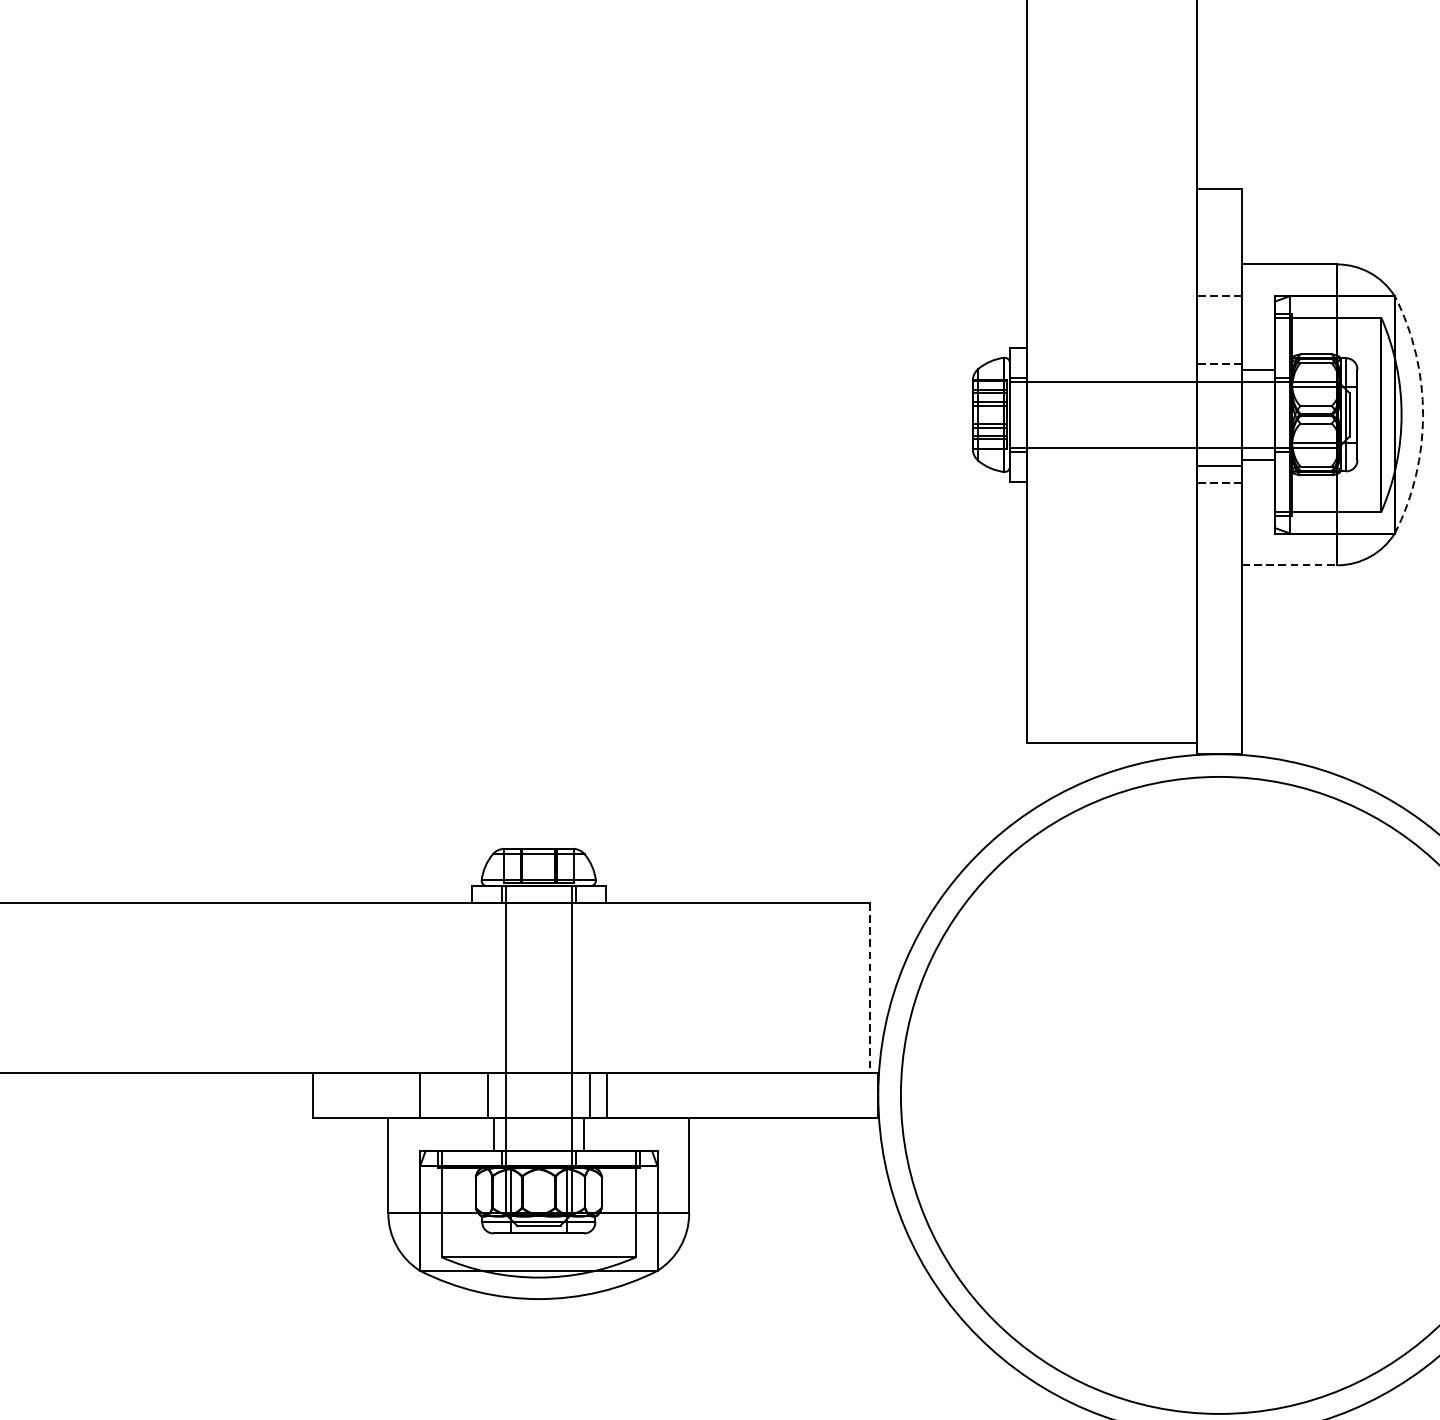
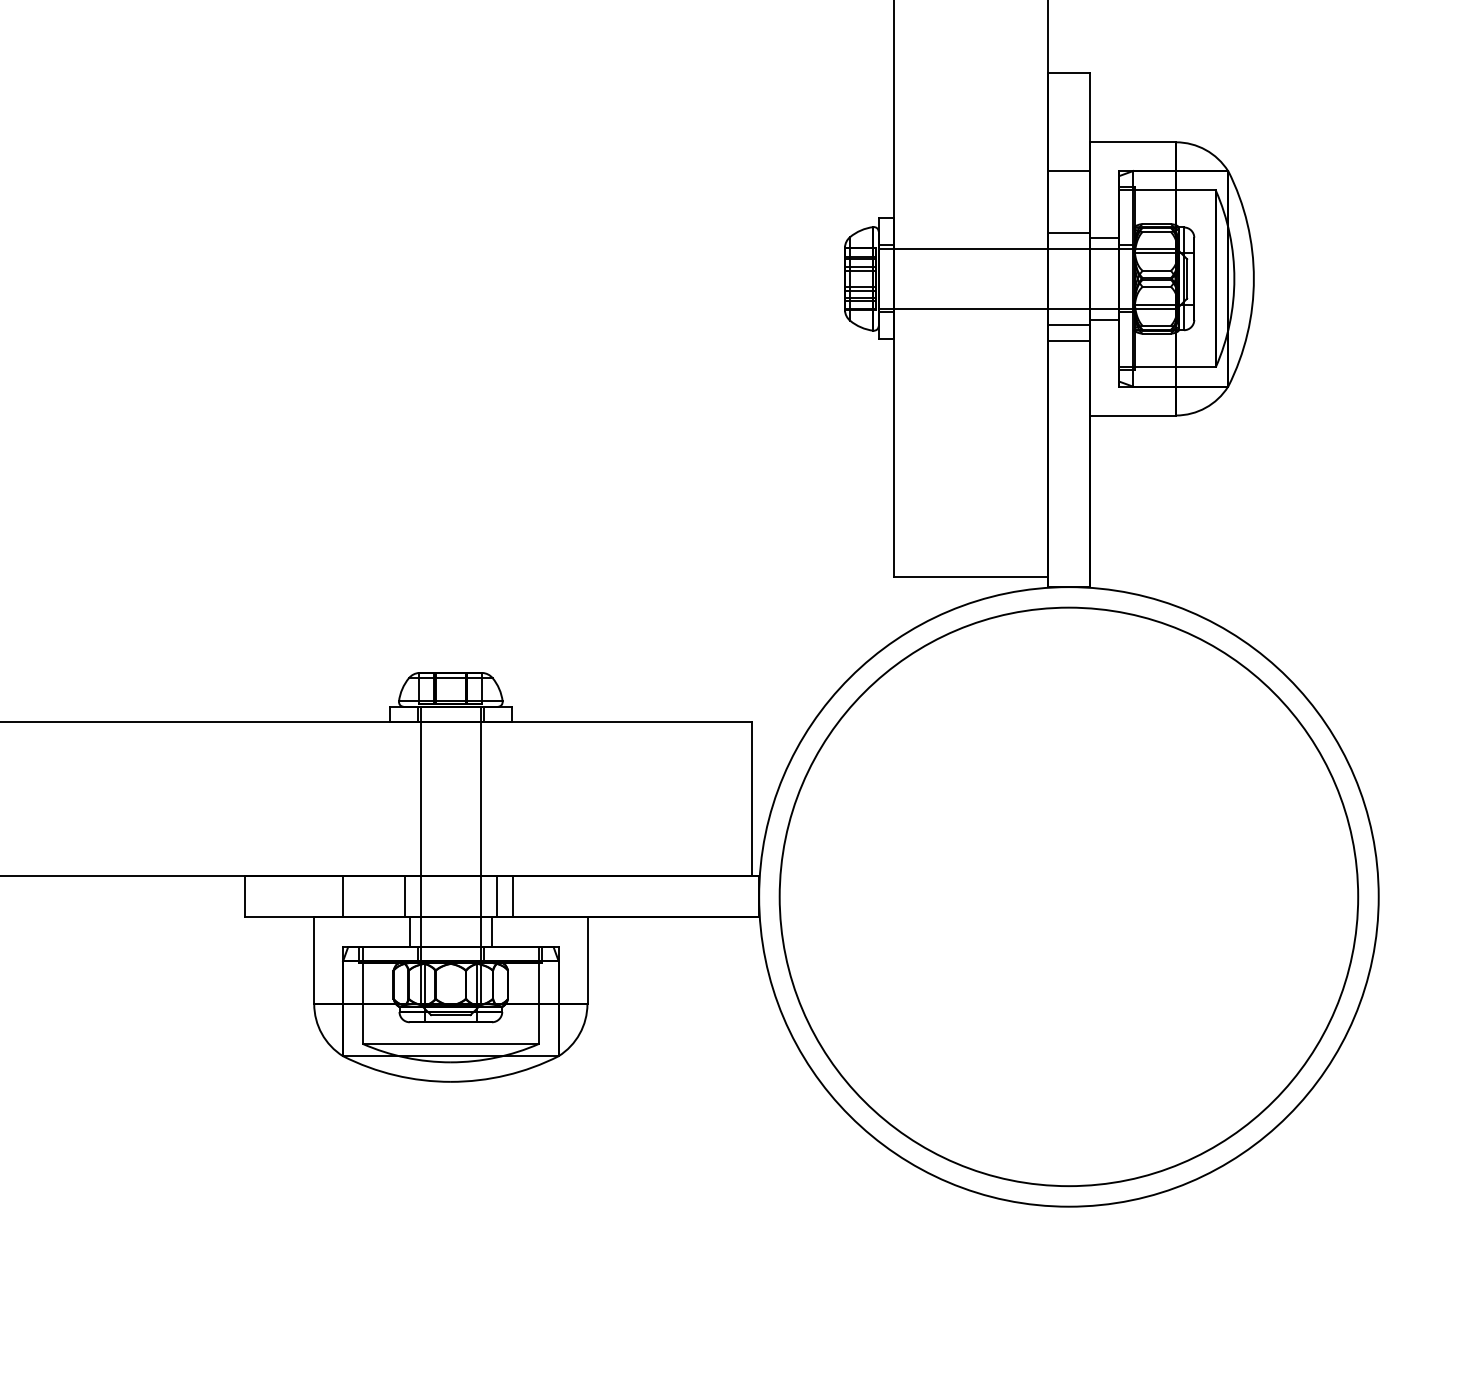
line: (1218, 295) -> (1068, 170), dashed -> solid
line: (1218, 363) -> (1068, 232), dashed -> solid
arc: (1422, 414) -> (1253, 278), dashed -> solid
line: (1218, 482) -> (1068, 340), dashed -> solid
line: (1290, 565) -> (1133, 415), dashed -> solid
line: (869, 988) -> (751, 799), dashed -> solid

